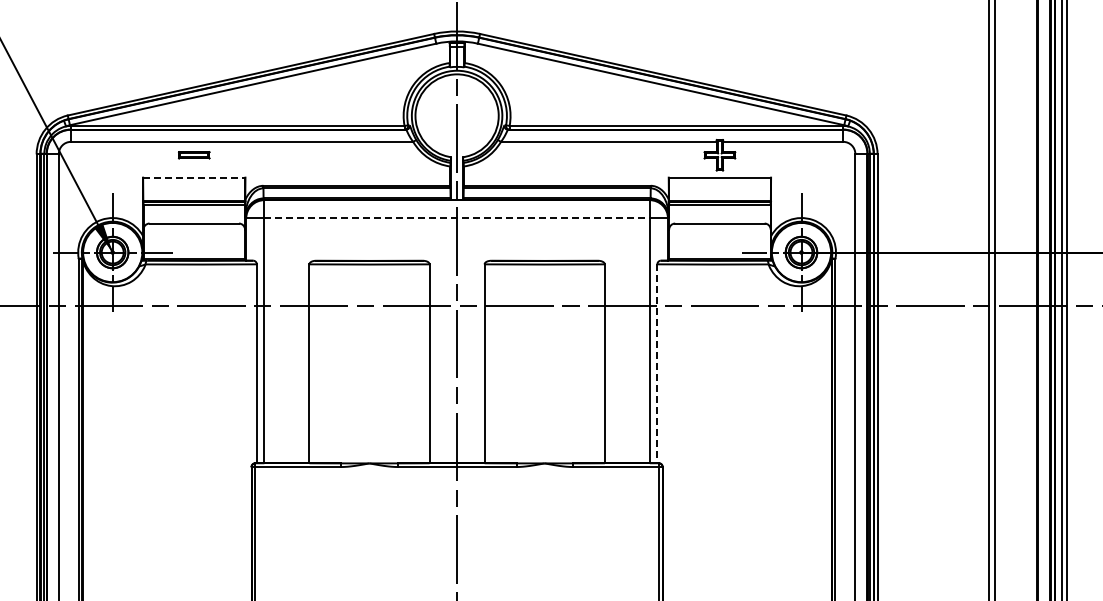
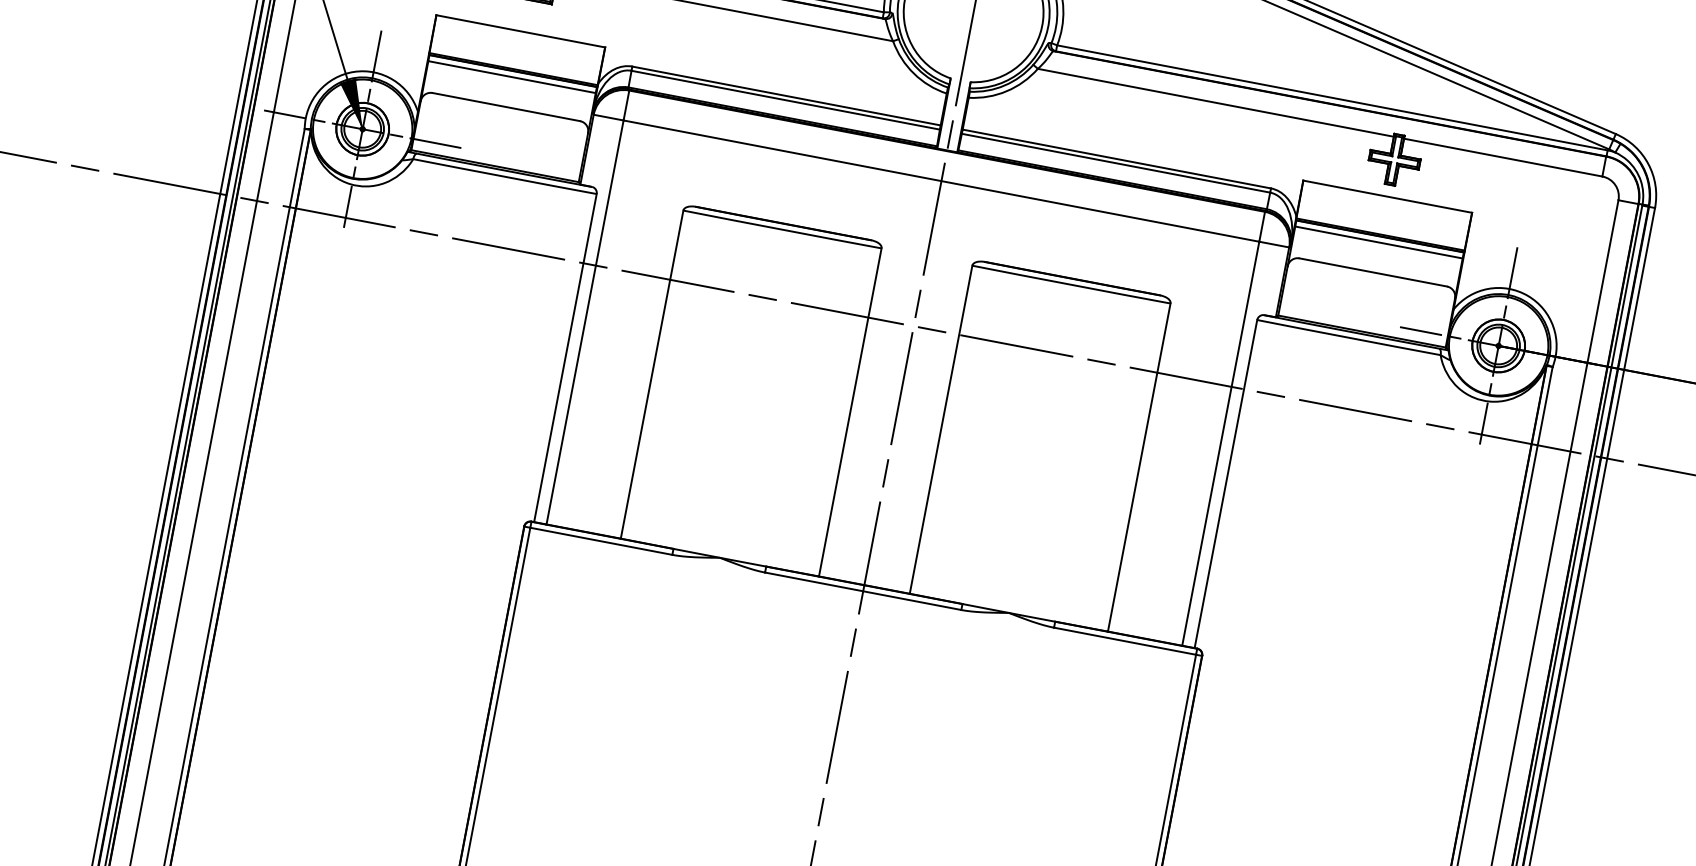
line: (194, 177) -> (521, 31), dashed -> solid
line: (457, 218) -> (942, 181), dashed -> solid
line: (657, 364) -> (1225, 485), dashed -> solid

